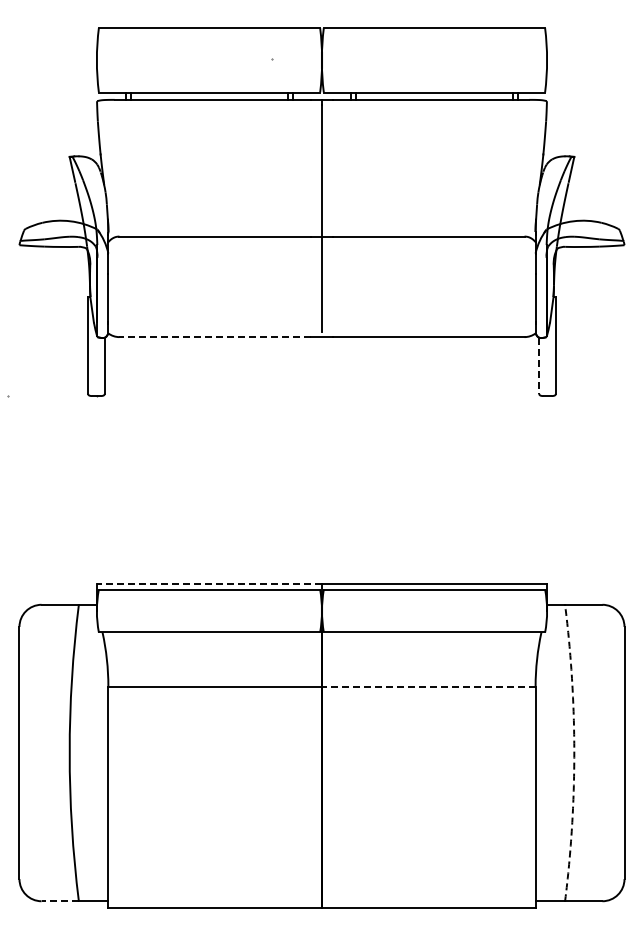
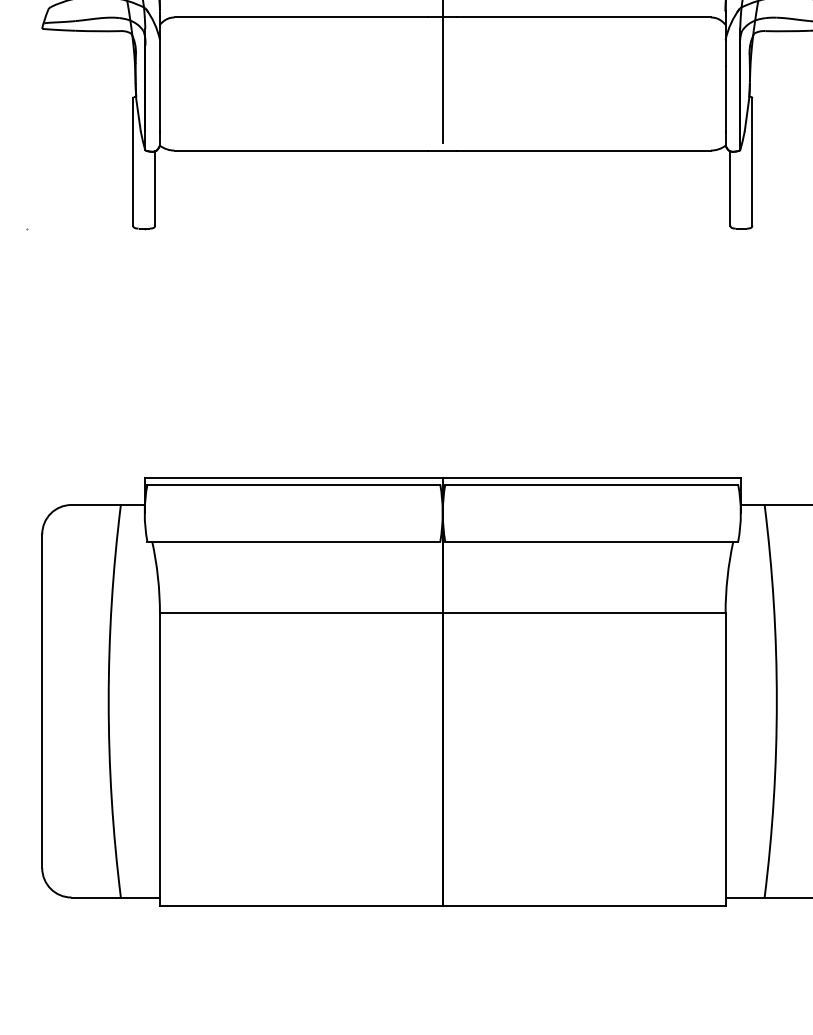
line: (215, 337) -> (301, 151), dashed -> solid
line: (539, 366) -> (730, 189), dashed -> solid
line: (209, 584) -> (293, 478), dashed -> solid
line: (428, 686) -> (583, 613), dashed -> solid
arc: (574, 753) -> (777, 701), dashed -> solid
line: (60, 901) -> (96, 897), dashed -> solid

